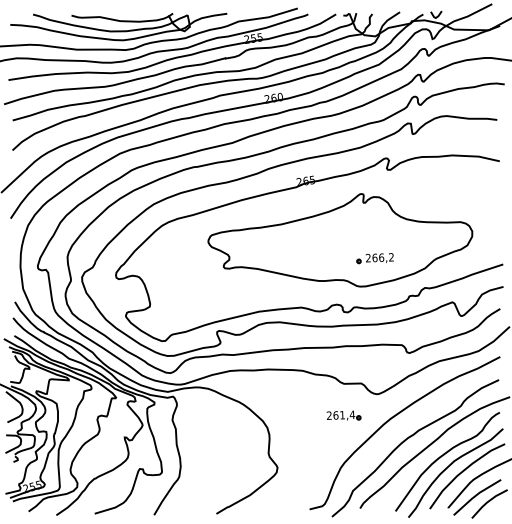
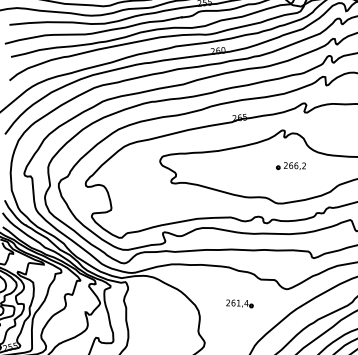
part: (374, 258) -> (290, 166), moved
part: (343, 415) -> (239, 303), moved

